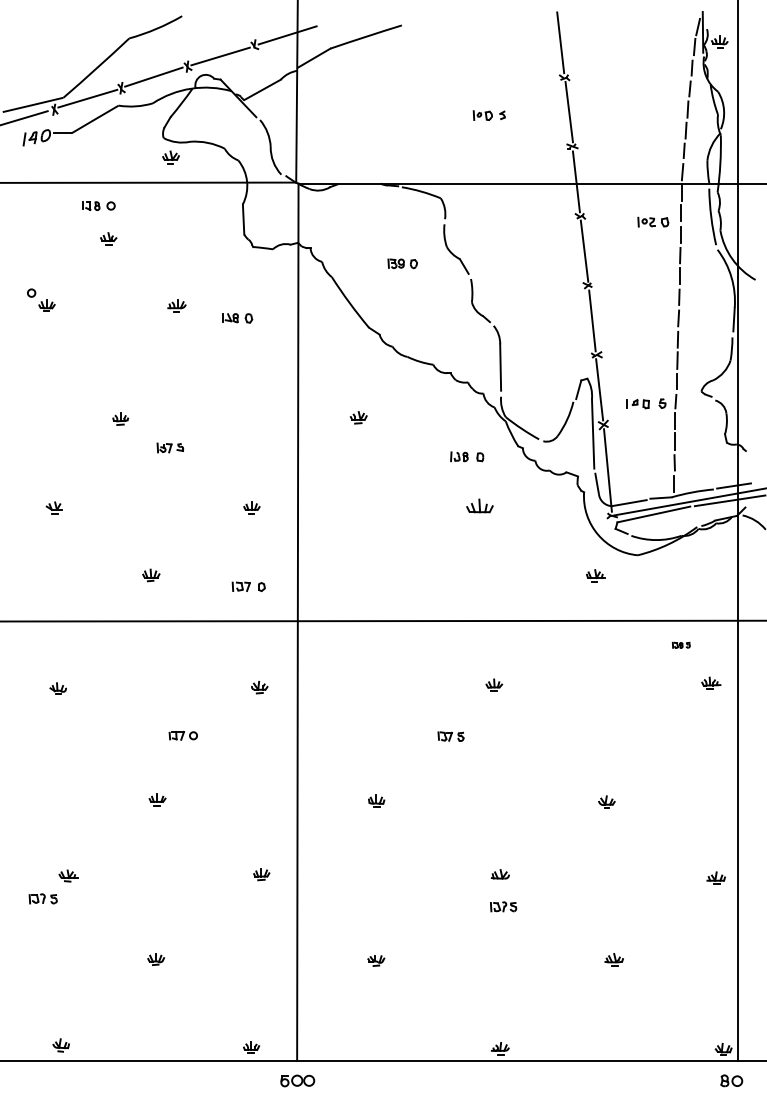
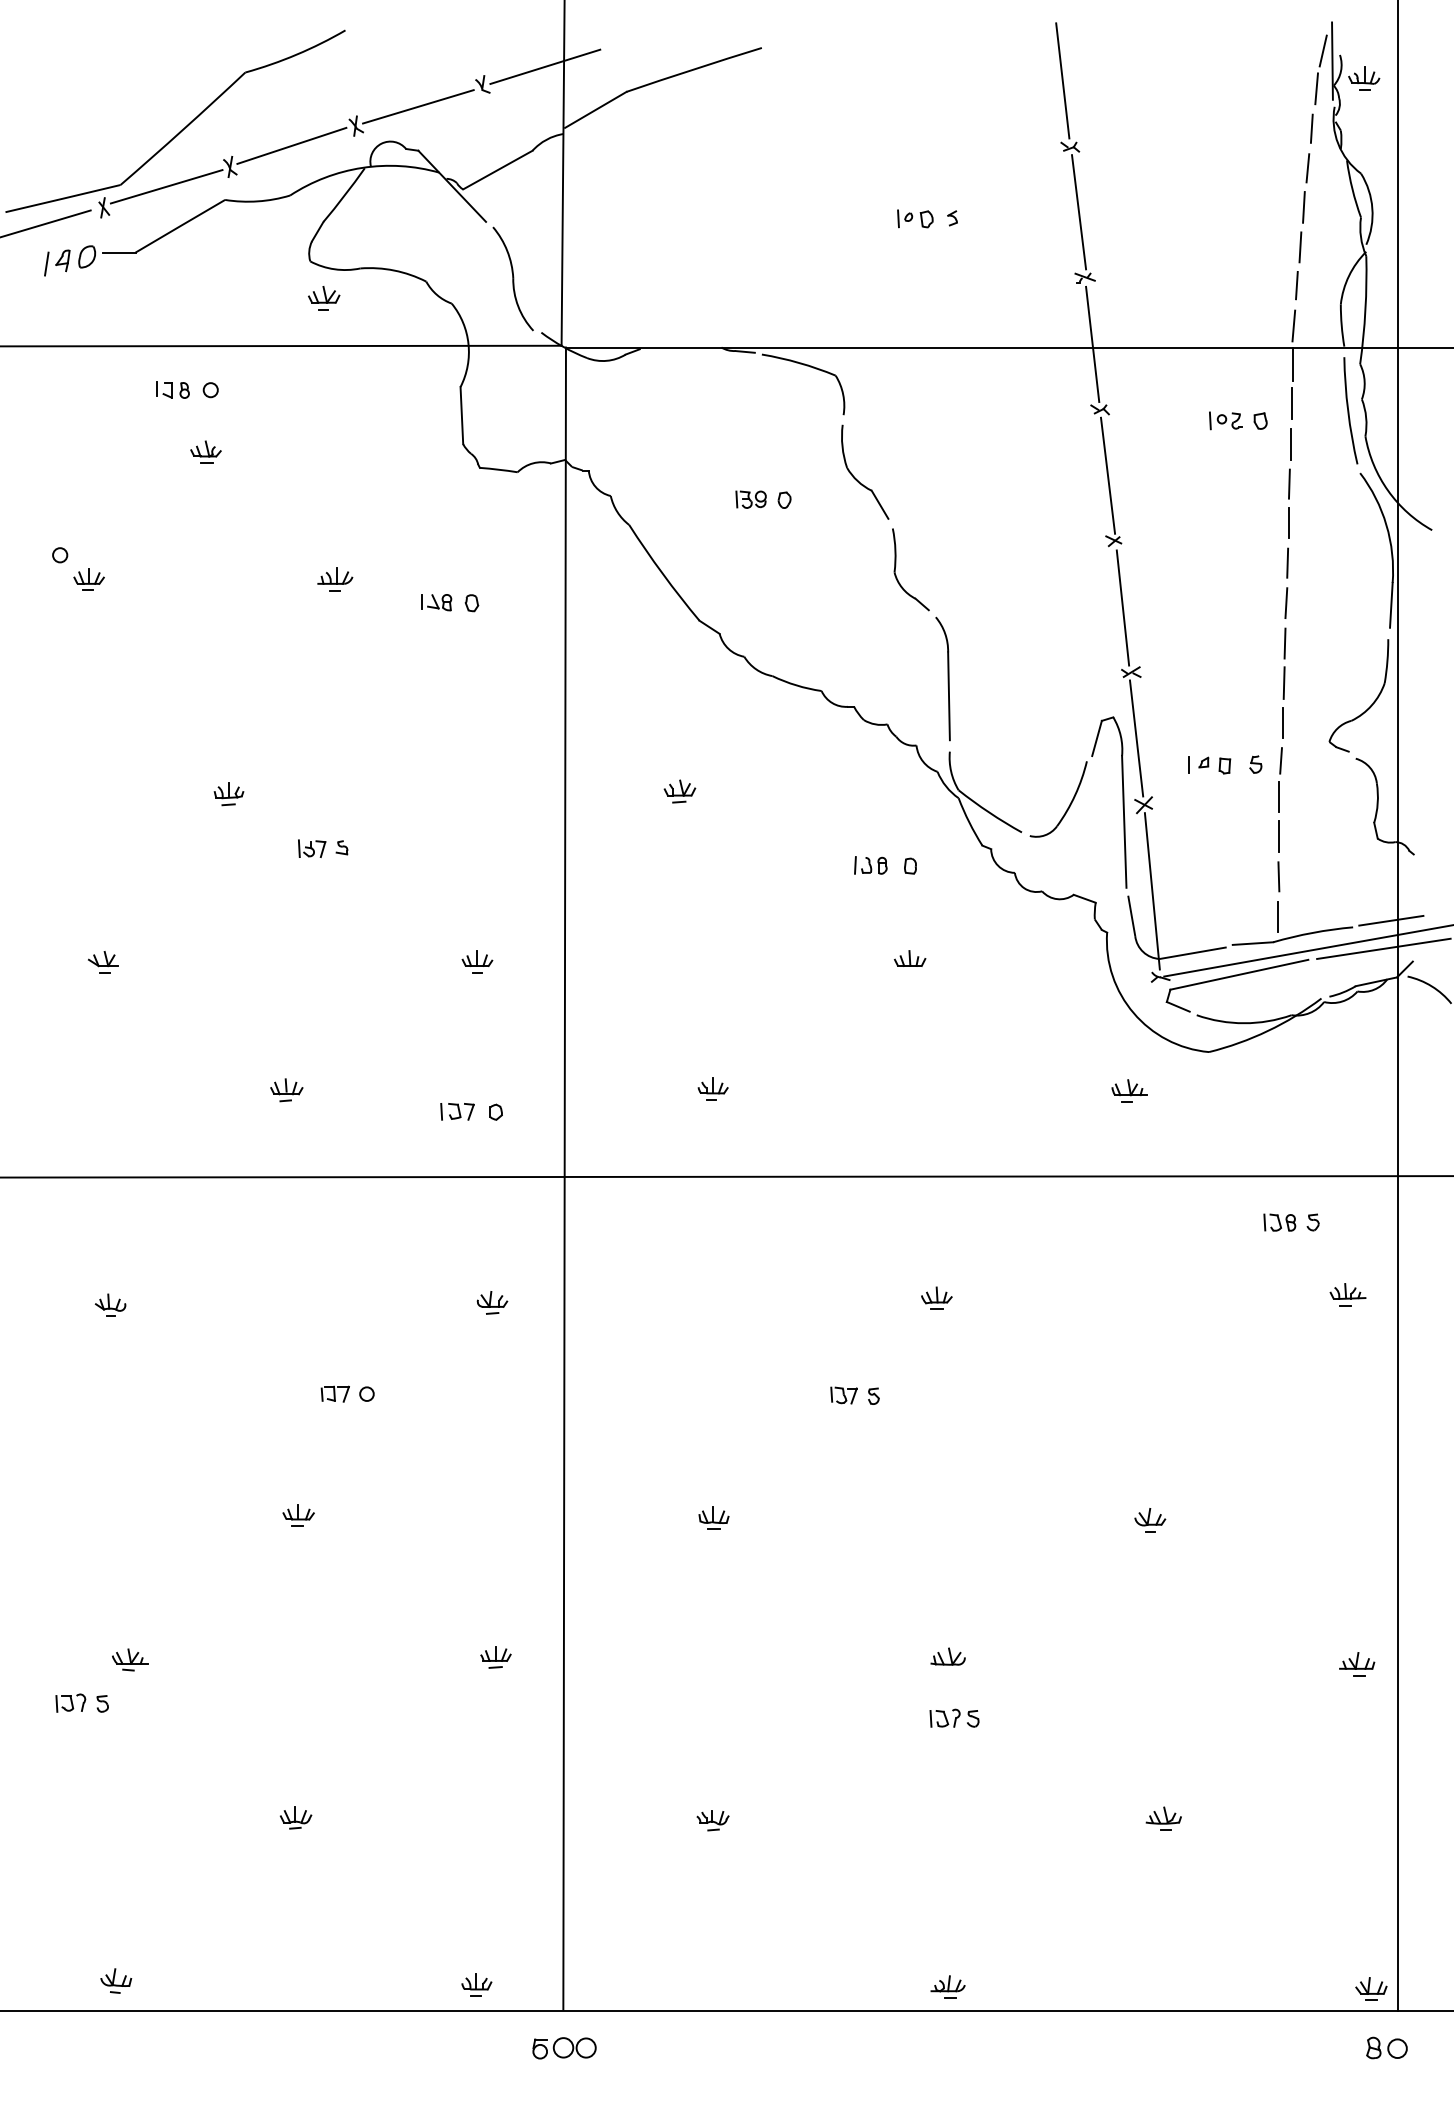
part: (480, 505) -> (910, 957), size x0.62
part: (375, 574) -> (711, 1088), added
part: (681, 645) -> (1291, 1223), size x1.67

